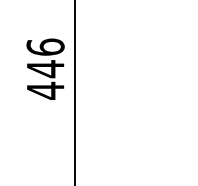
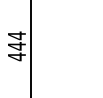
text: (44, 46) -> (16, 35), 446 -> 444

